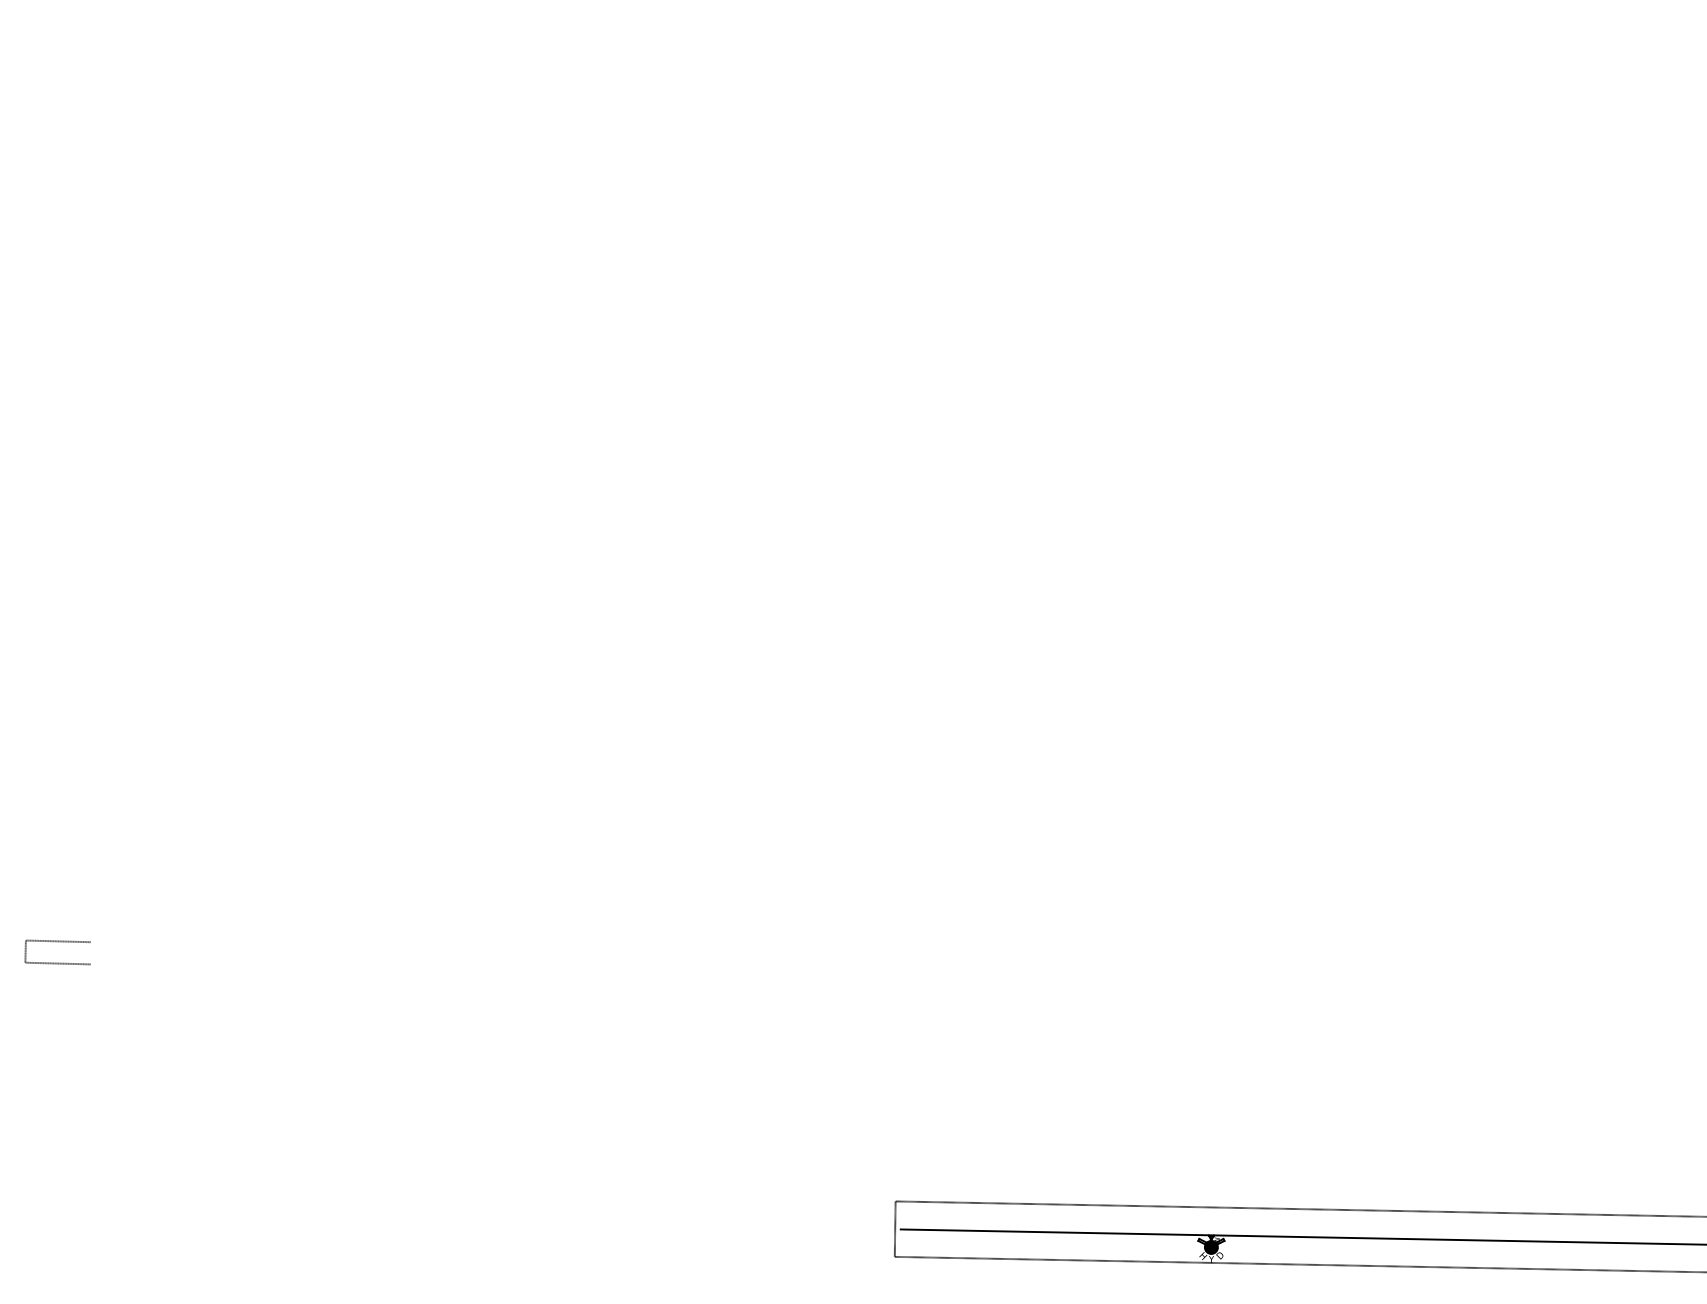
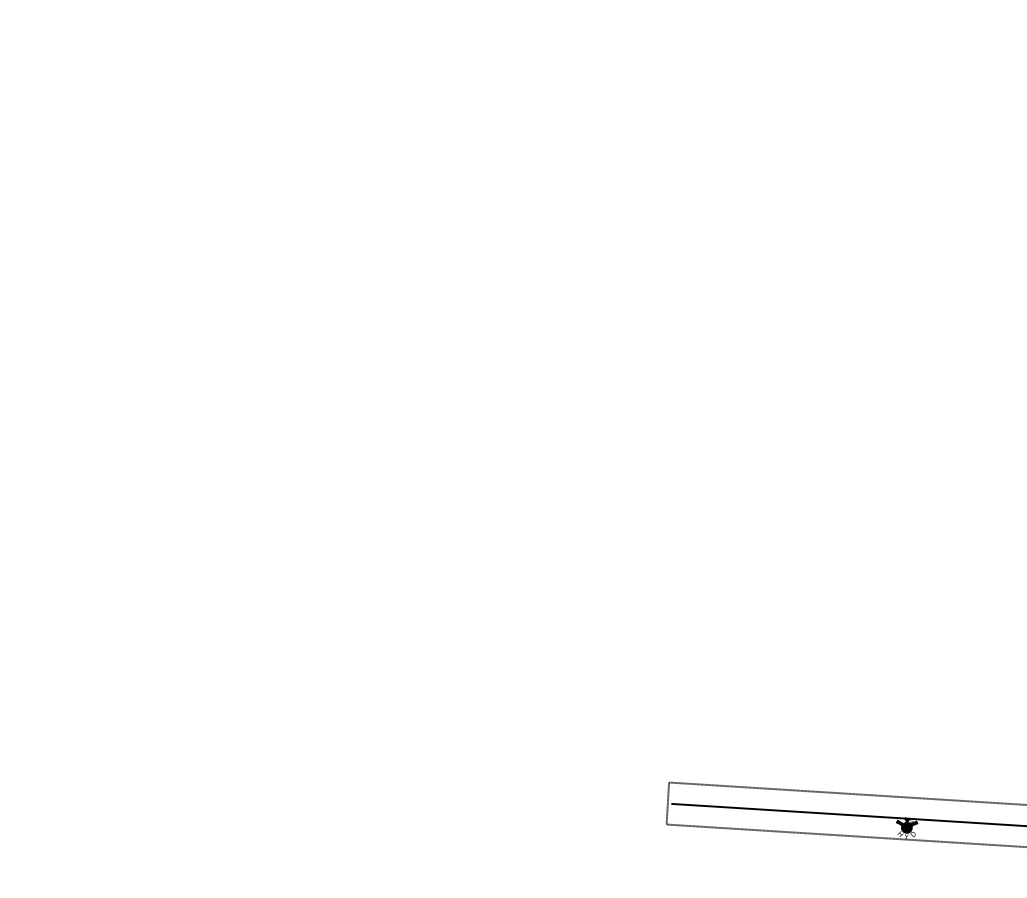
line: (57, 942) -> (42, 558), removed

